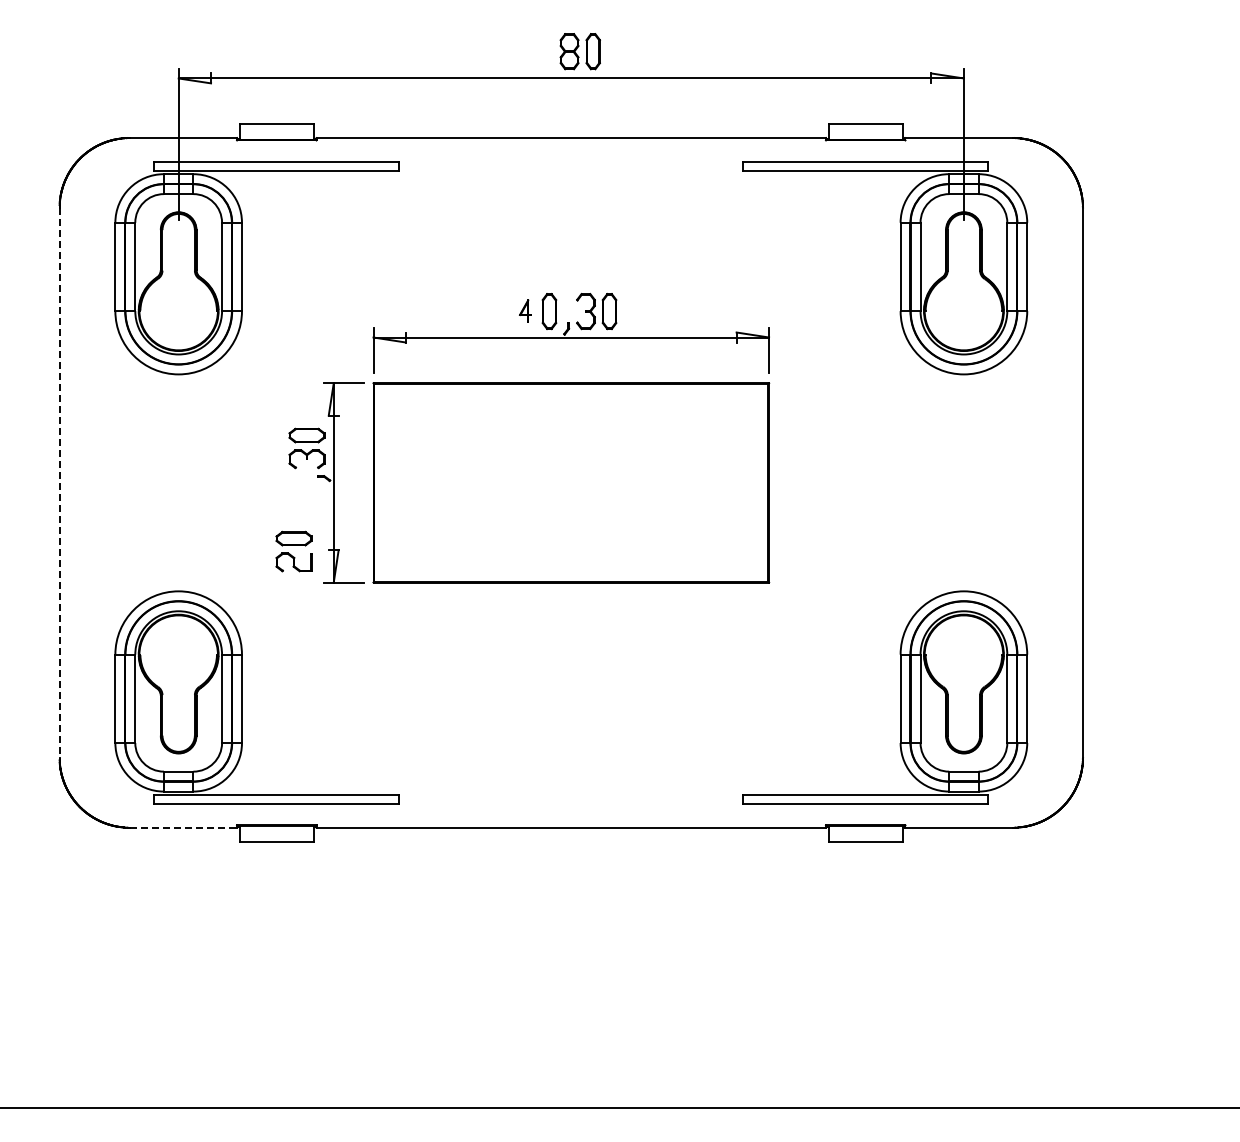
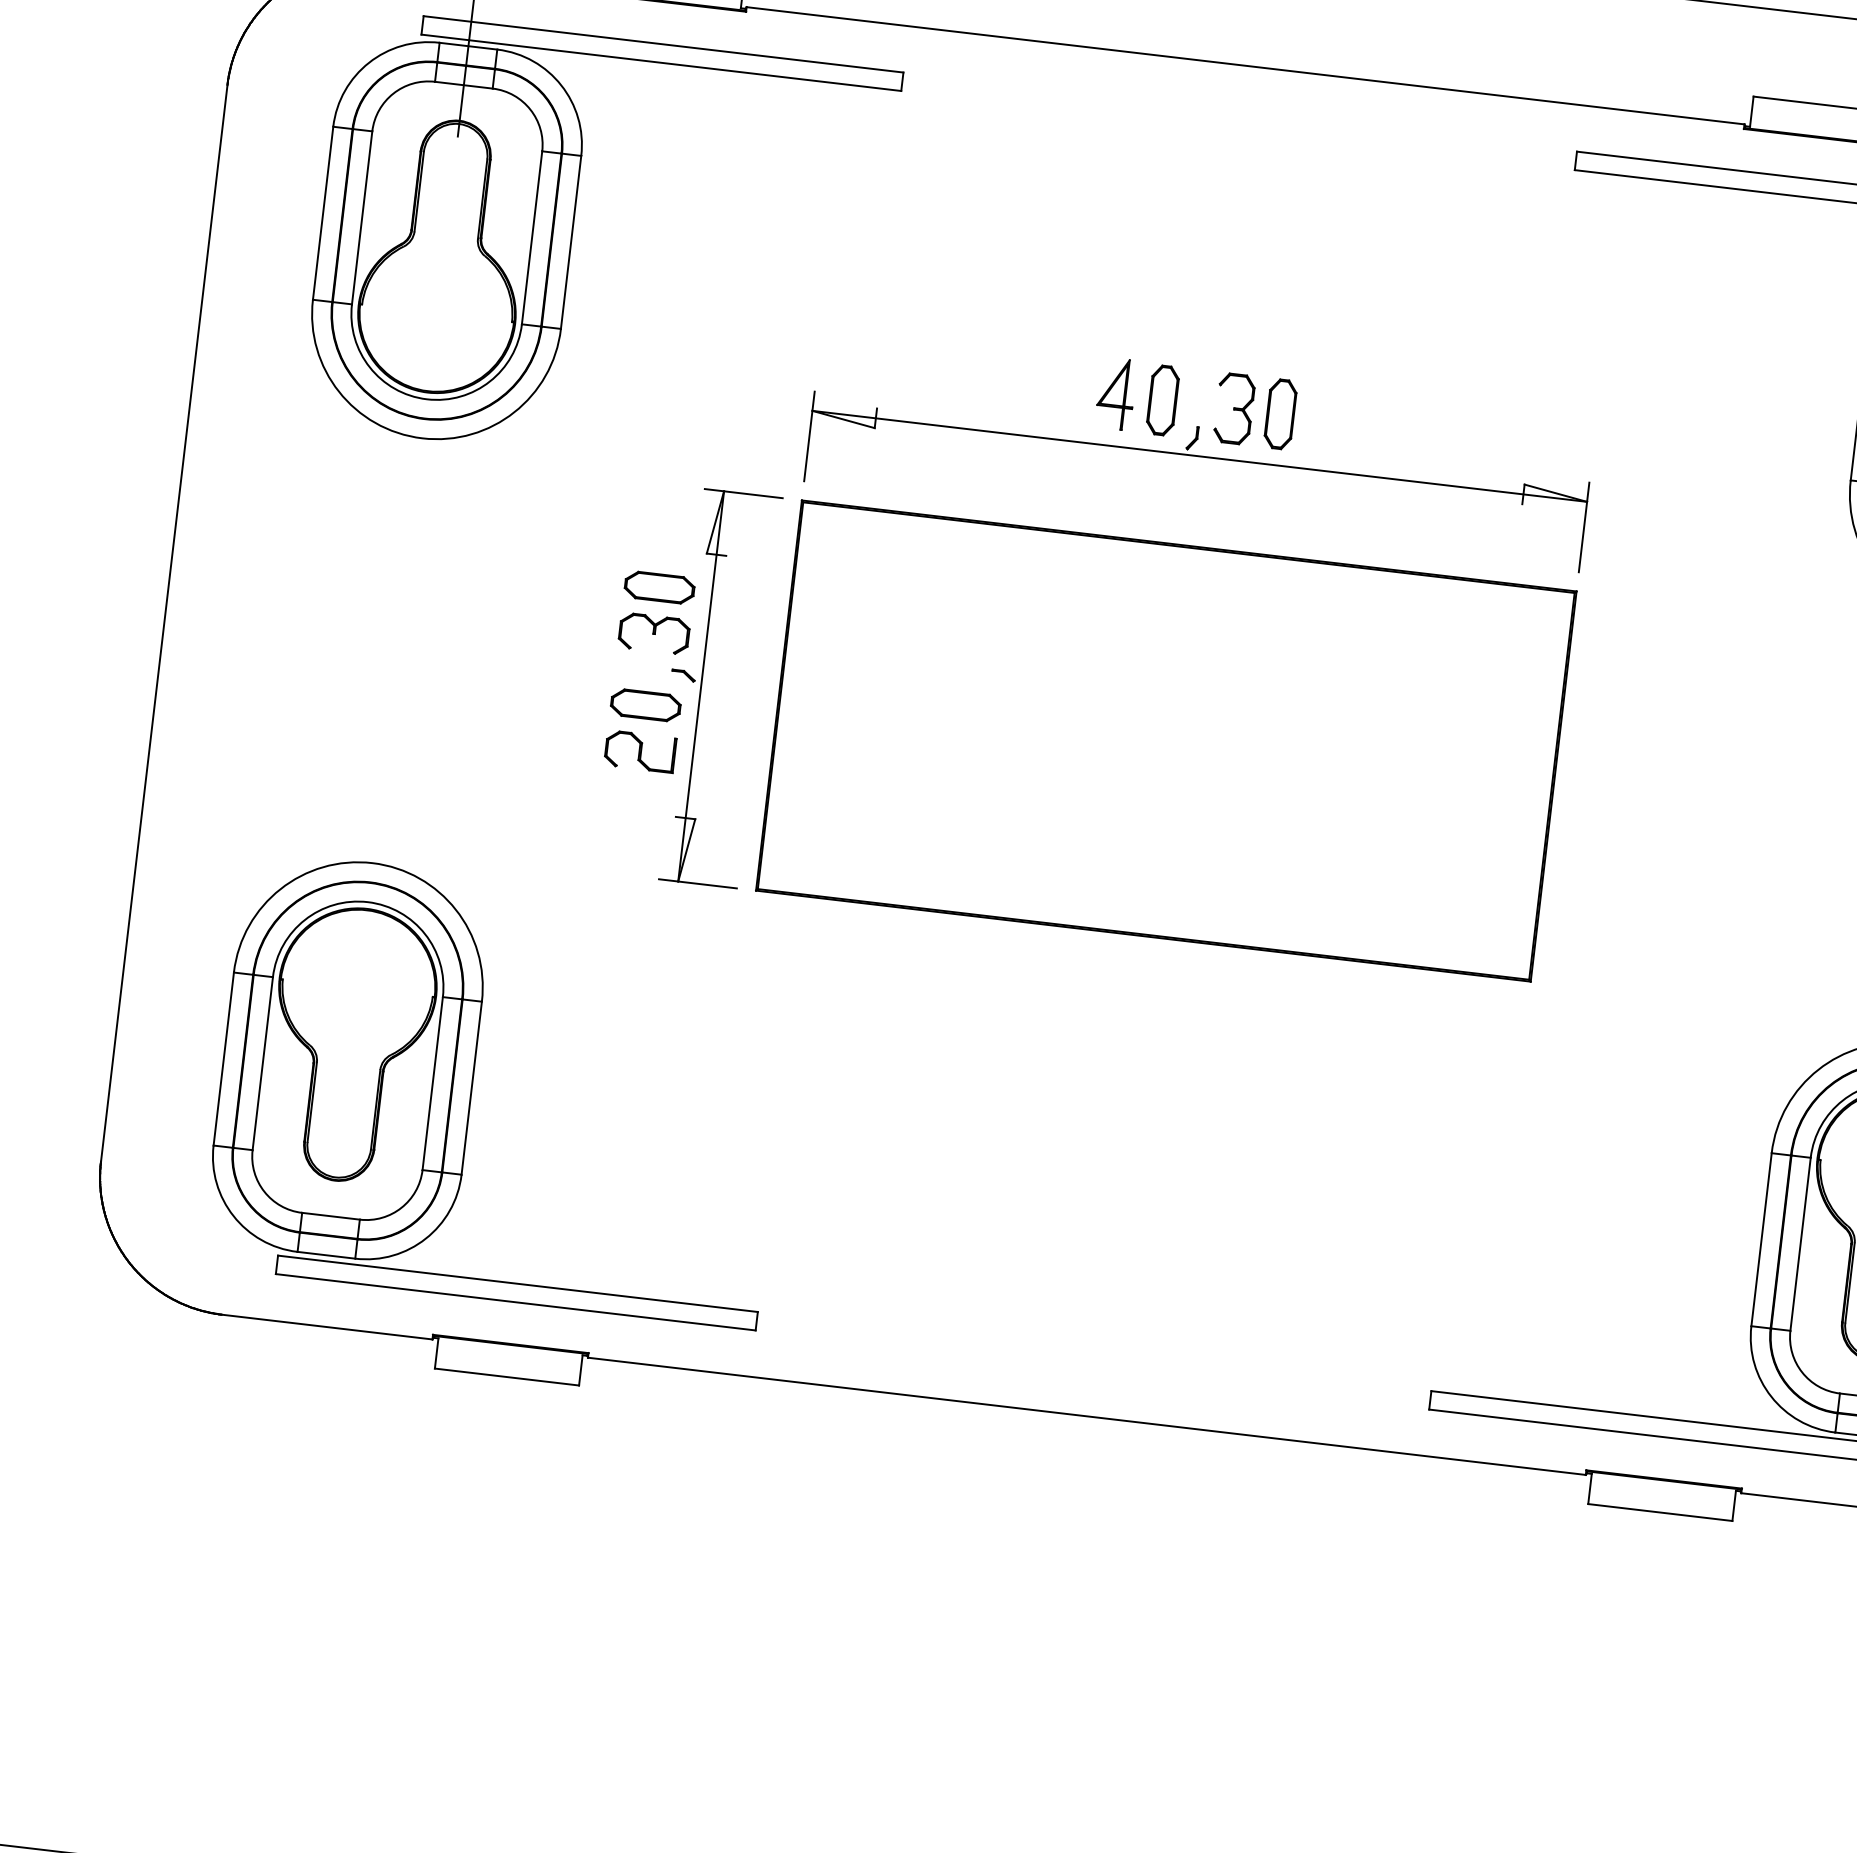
part: (524, 310) -> (1114, 392), size x1.67
line: (59, 482) -> (164, 622), dashed -> solid
part: (293, 551) -> (641, 730), moved
line: (183, 827) -> (327, 1326), dashed -> solid

